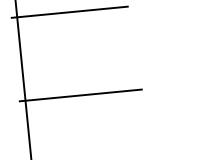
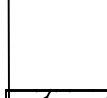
line: (68, 11) -> (33, 11), removed
line: (81, 96) -> (35, 52), removed

